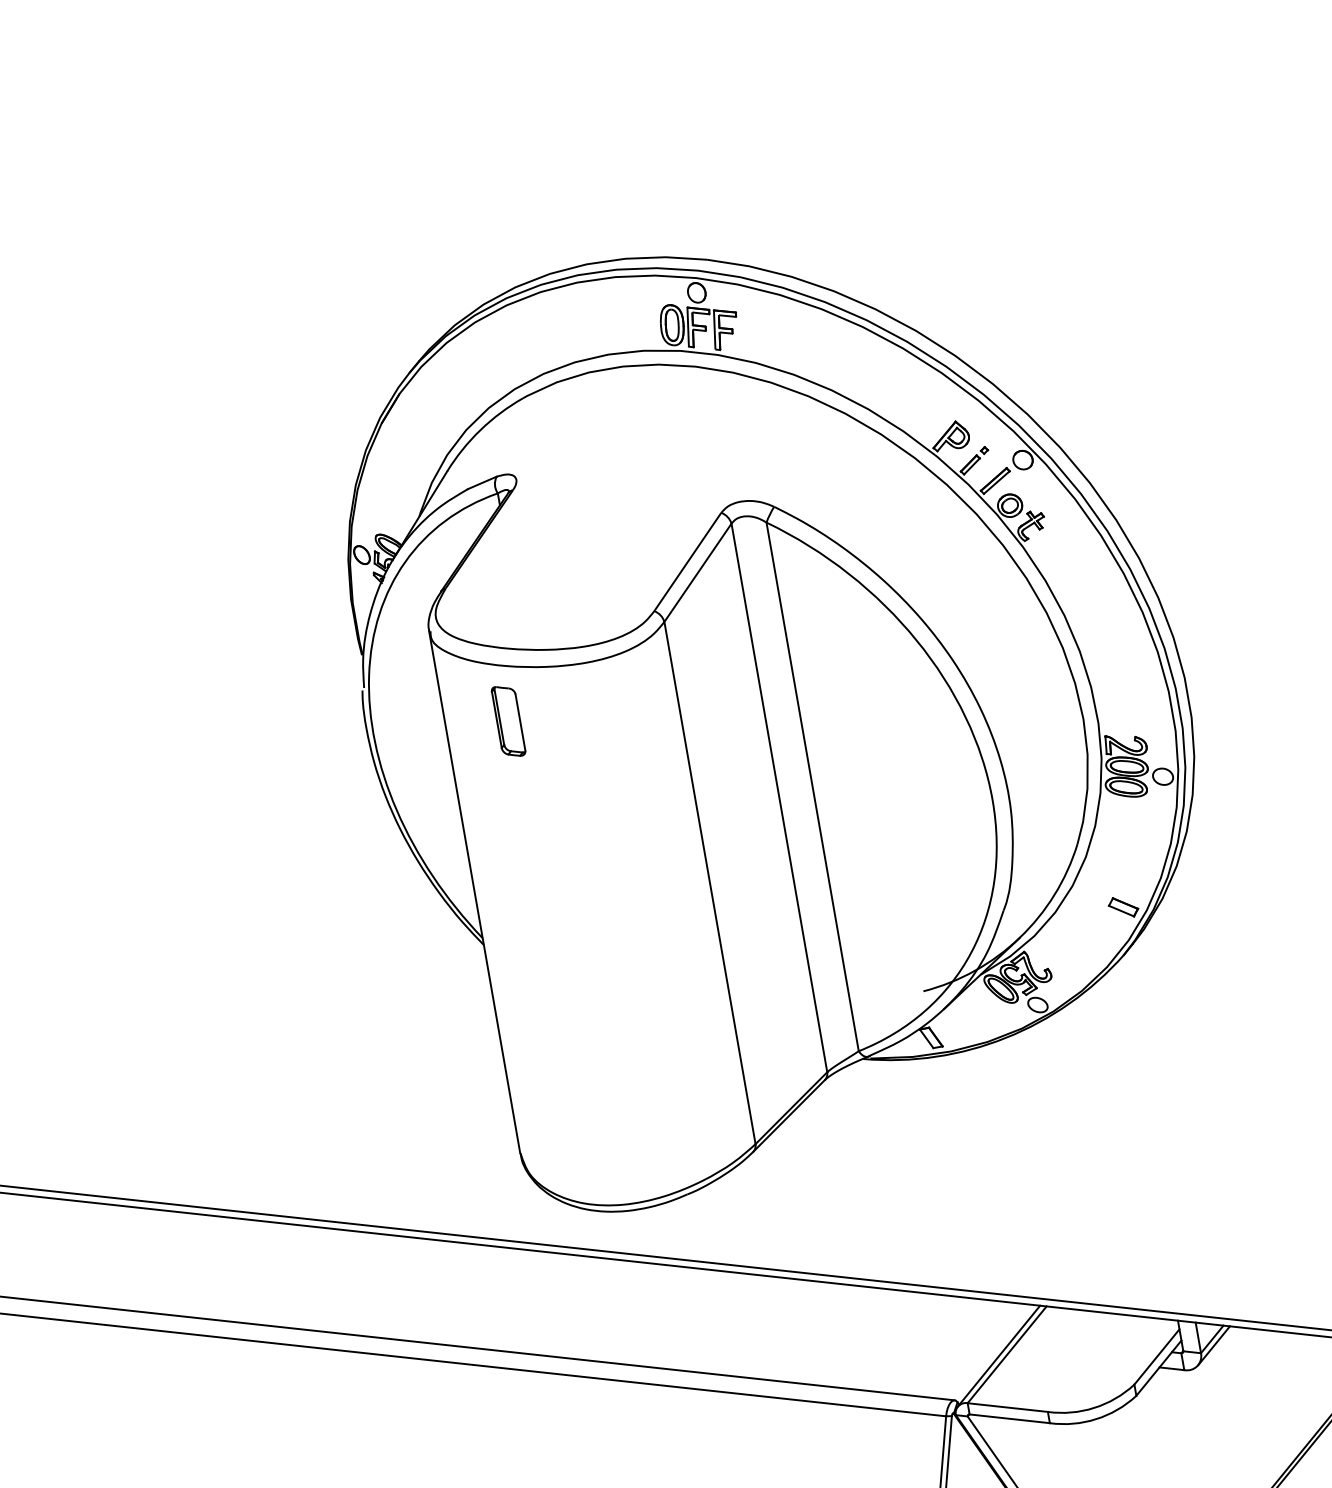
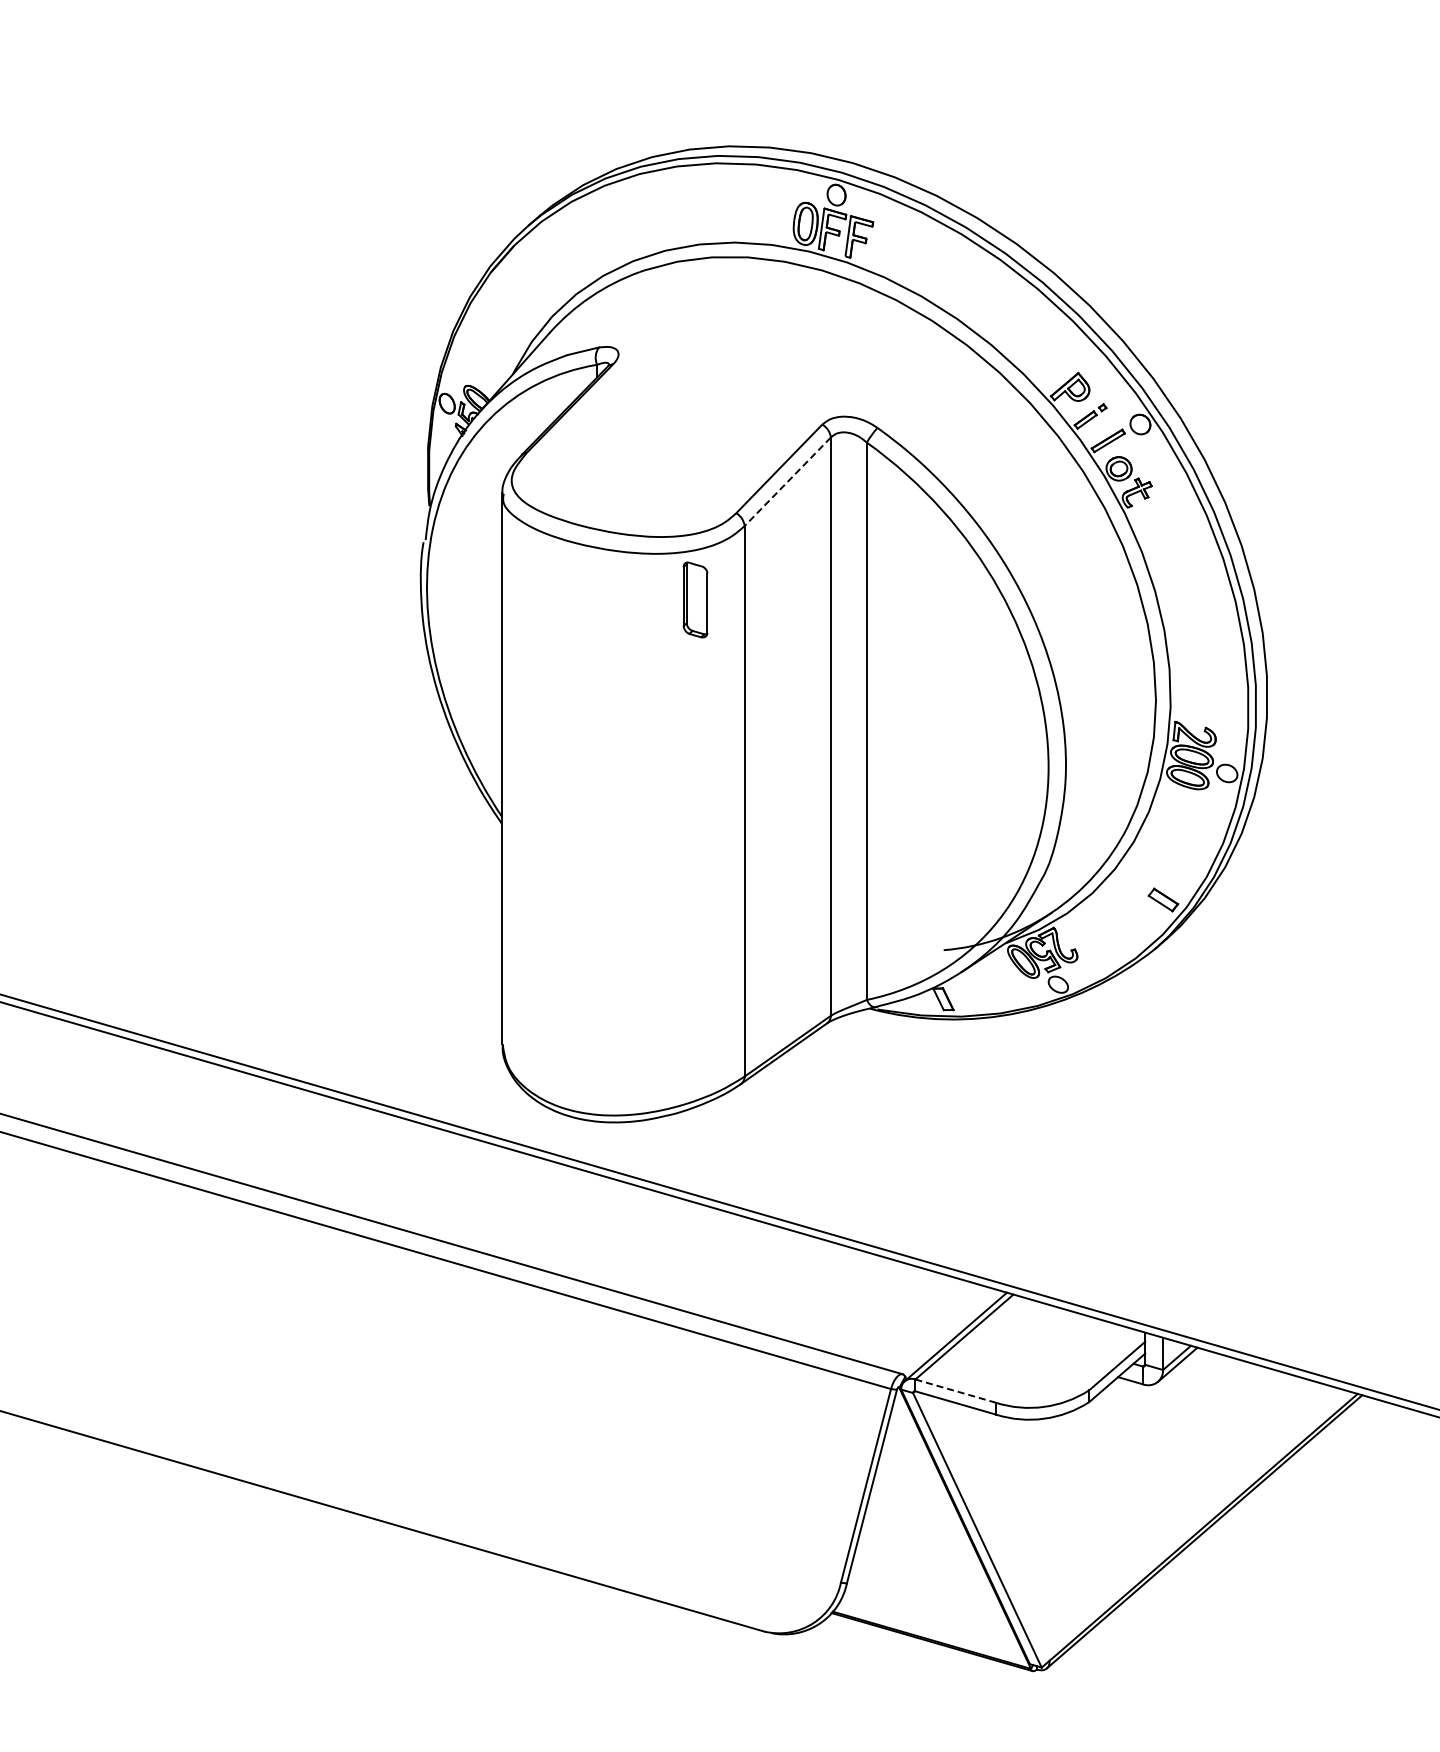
line: (697, 572) -> (787, 481), solid -> dashed
part: (508, 720) -> (695, 599), moved
line: (1007, 1407) -> (955, 1391), solid -> dashed

